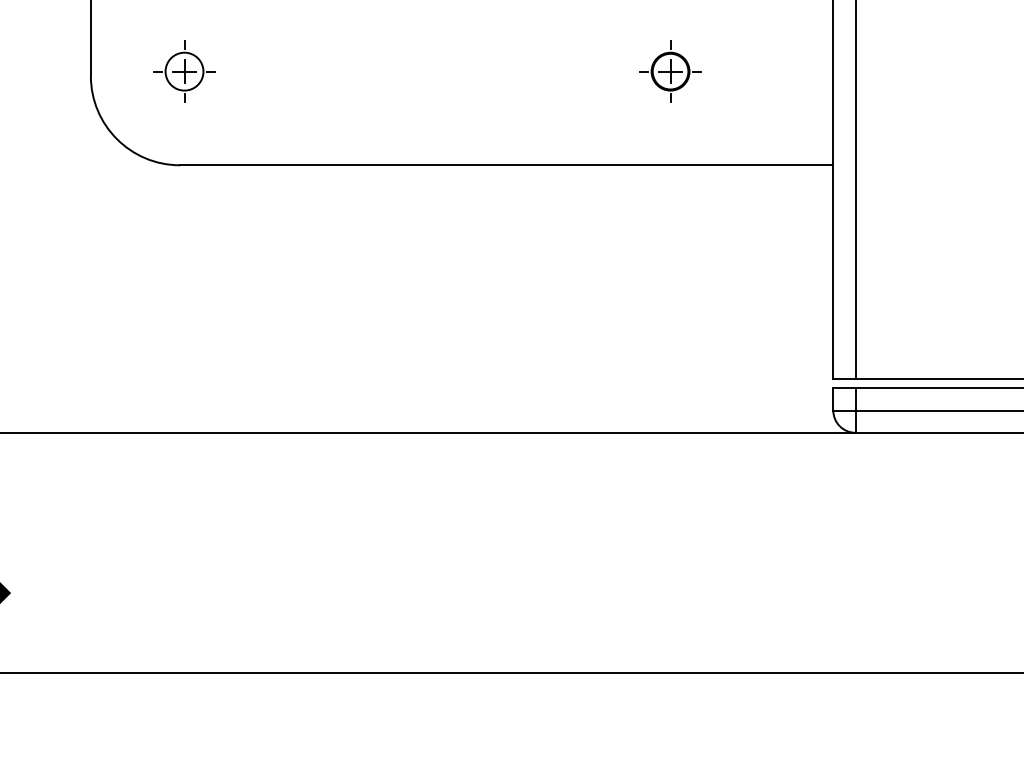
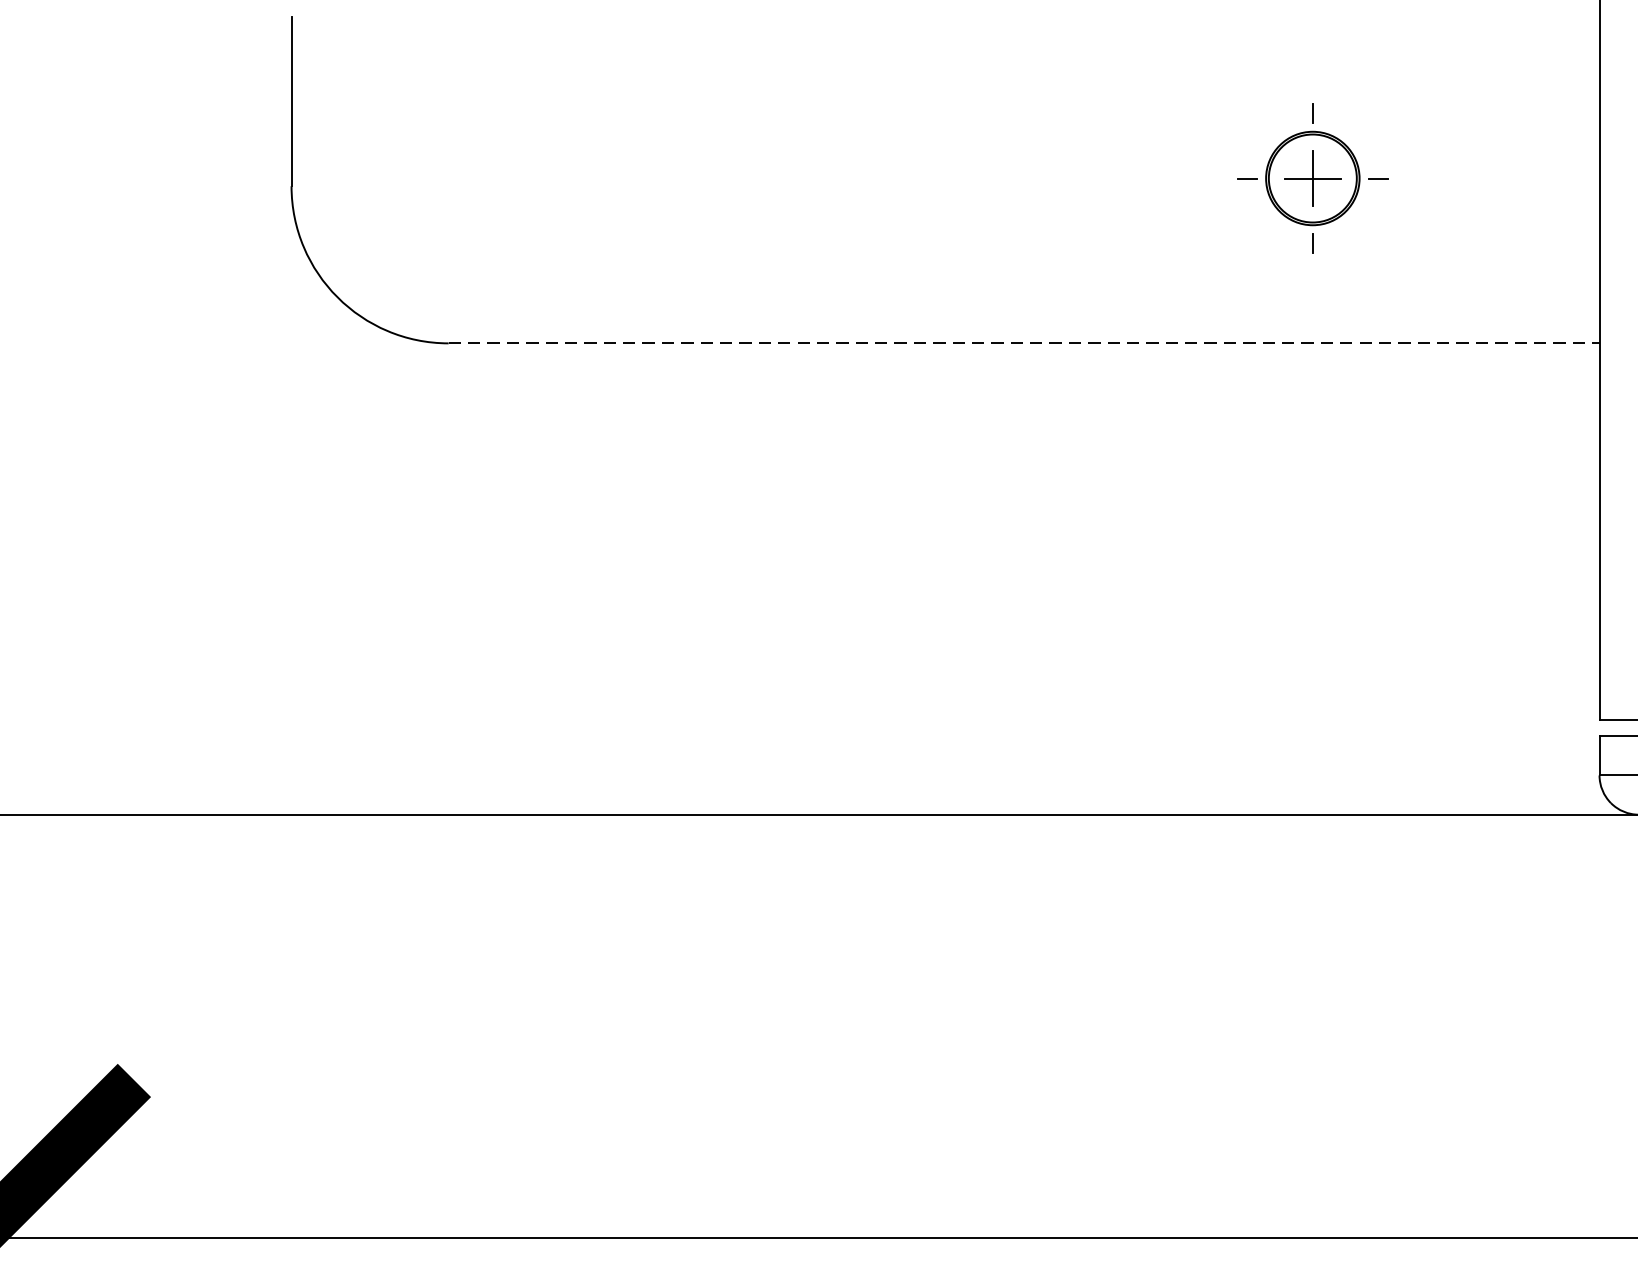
part: (184, 71) -> (456, 178), removed
part: (670, 71) -> (1312, 178), size x1.4
line: (506, 165) -> (1023, 343), solid -> dashed

